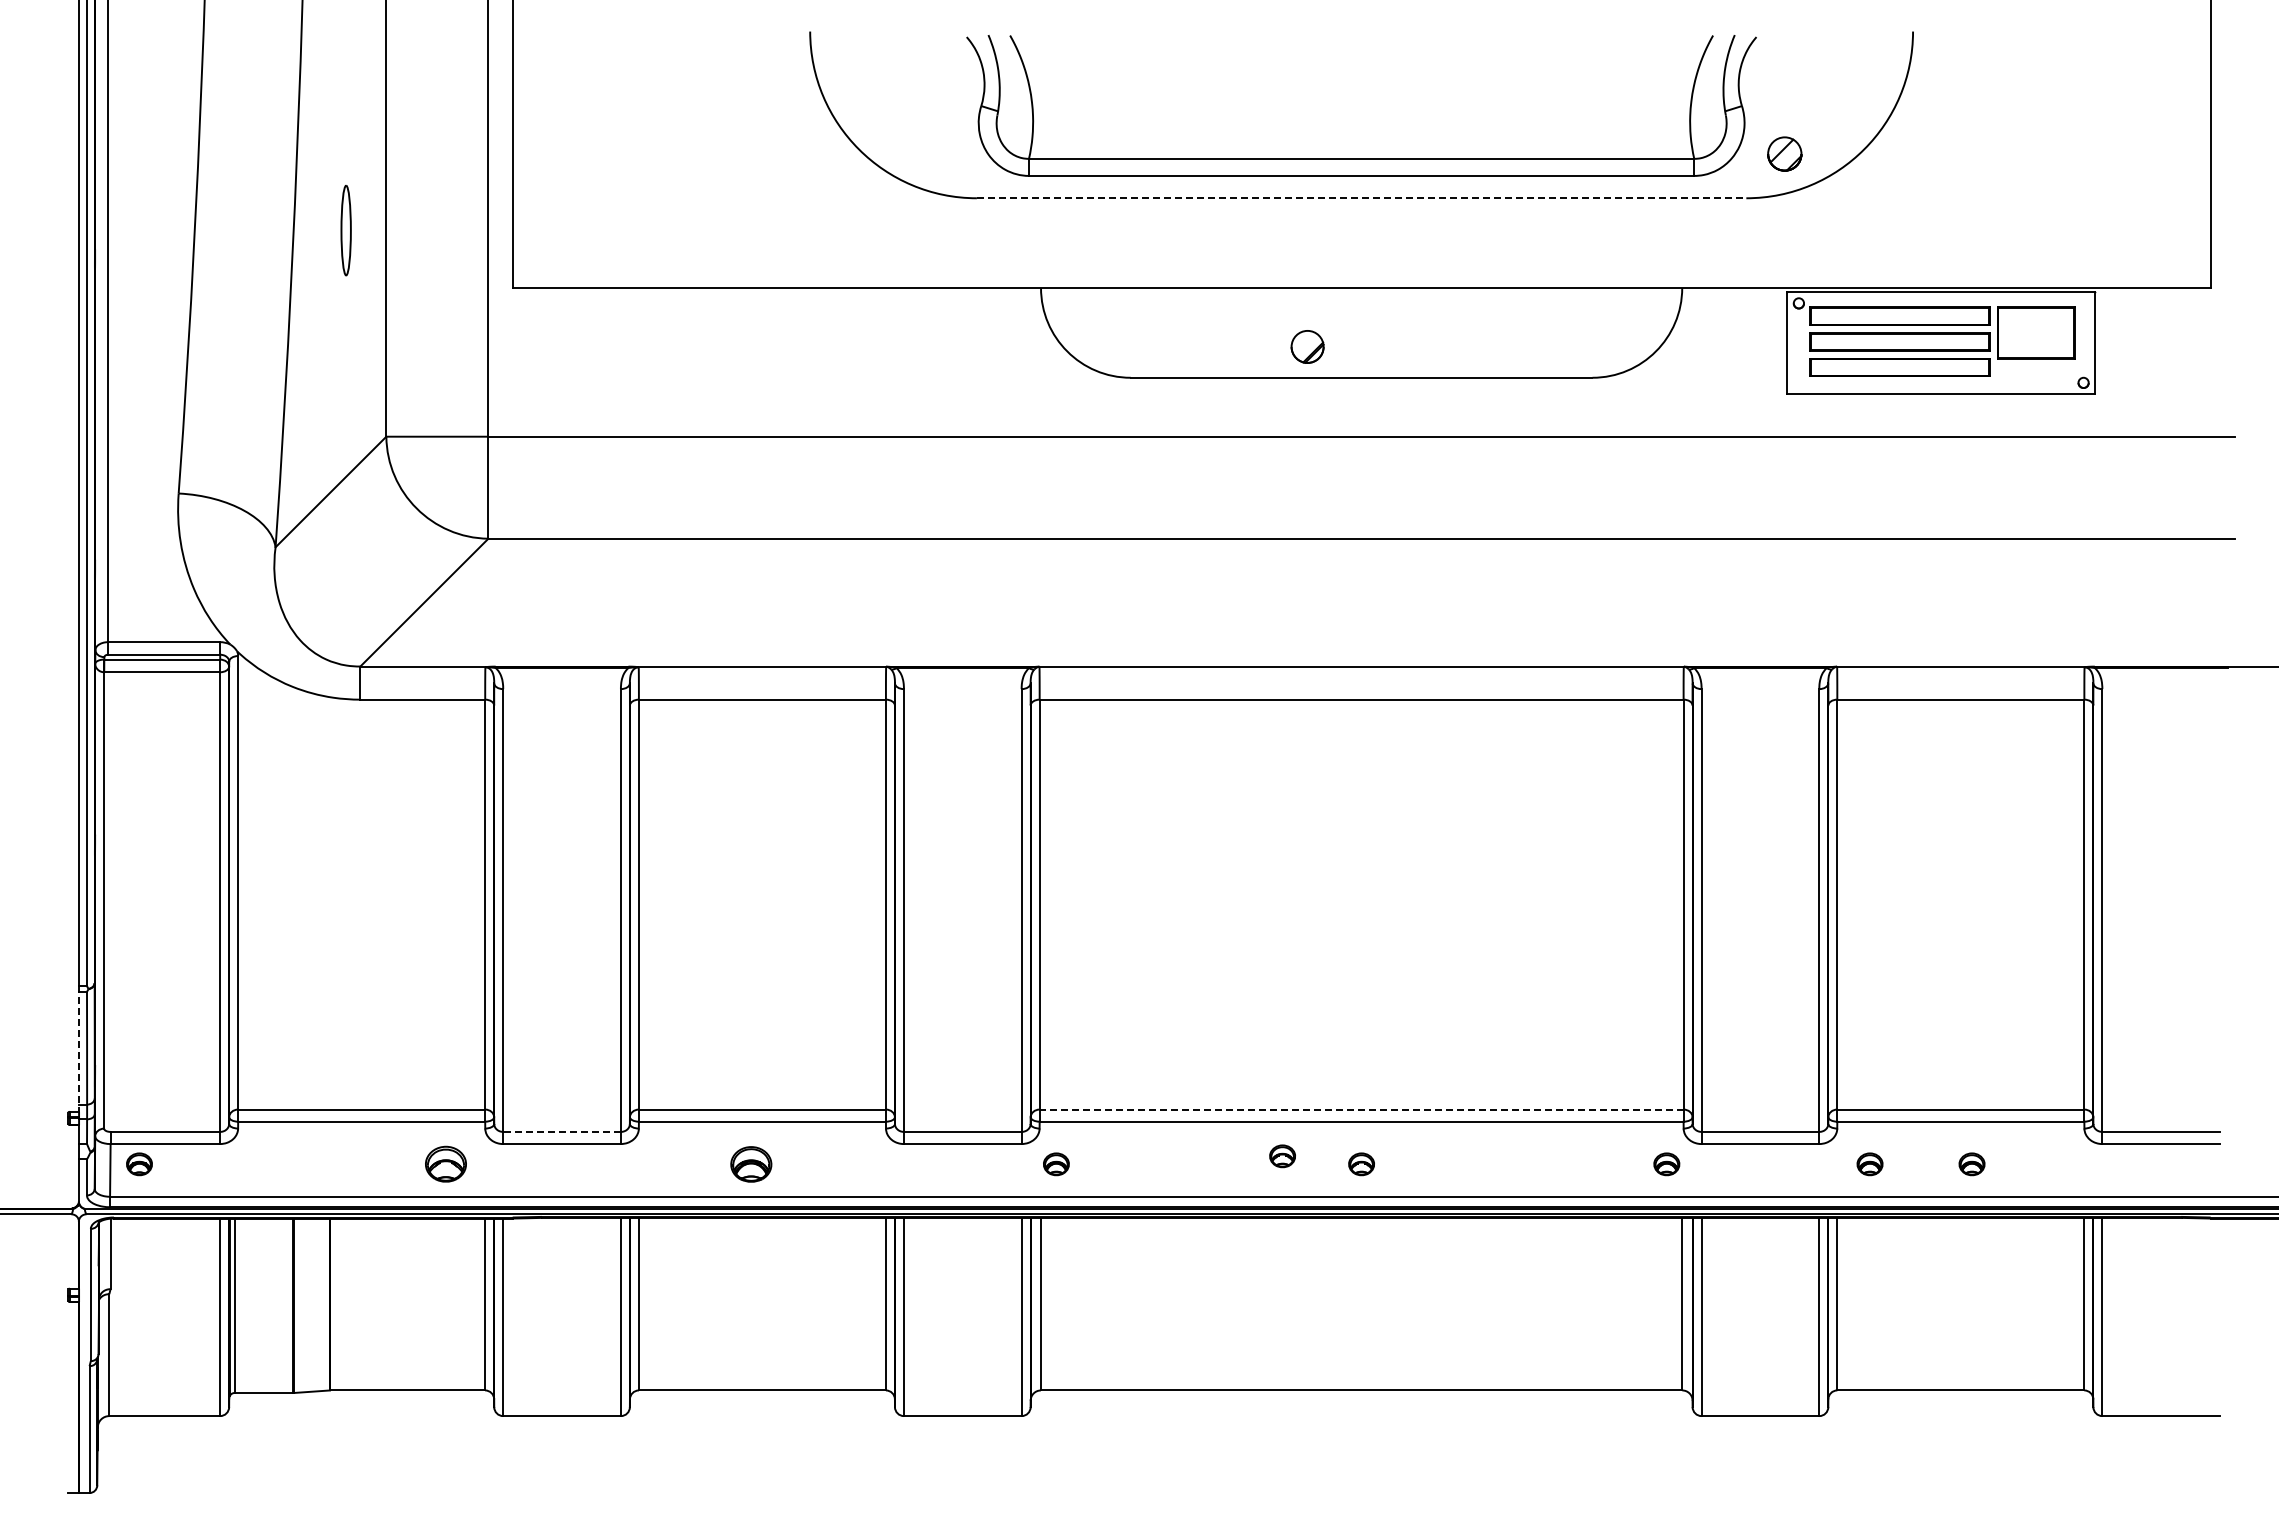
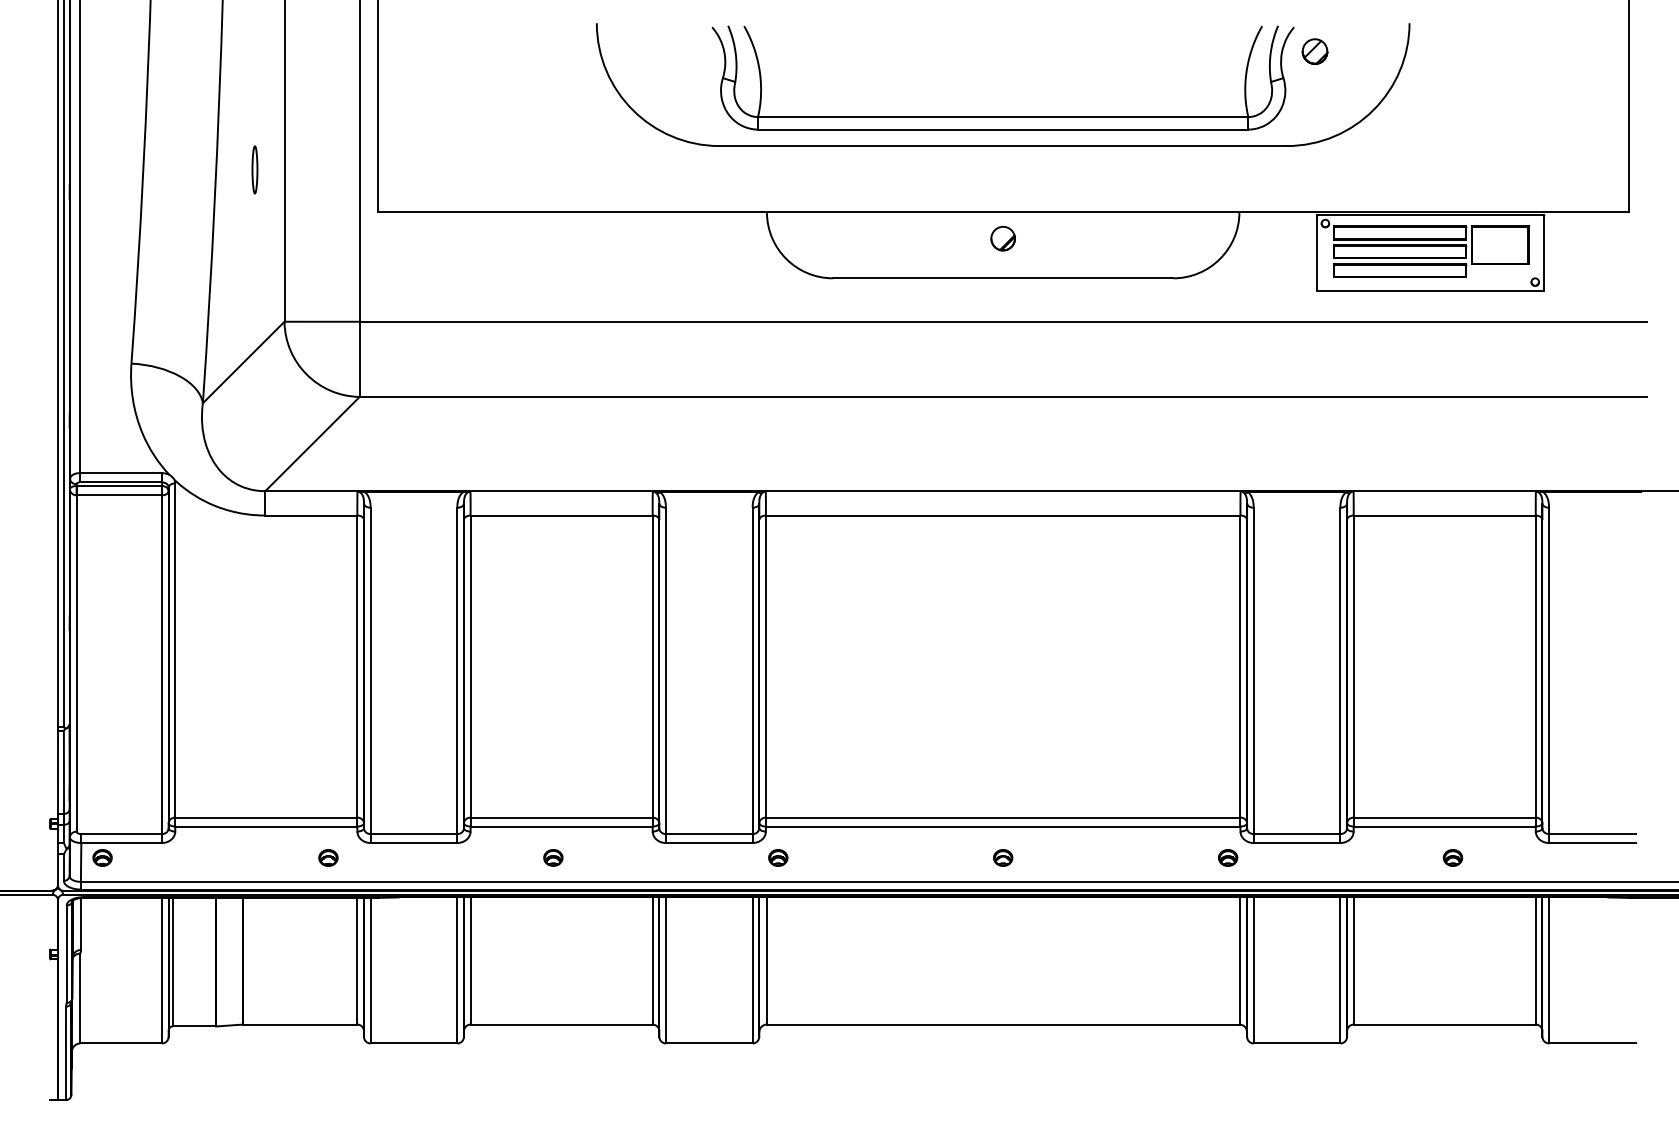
part: (1784, 153) -> (1314, 51), moved
line: (1361, 198) -> (1003, 146), dashed -> solid
part: (346, 230) -> (255, 169), size x0.71
part: (1307, 346) -> (1003, 238), moved
line: (79, 1048) -> (58, 772), dashed -> solid
line: (1361, 1109) -> (1003, 817), dashed -> solid
line: (562, 1131) -> (414, 833), dashed -> solid
part: (1282, 1156) -> (944, 852), removed
part: (750, 1163) -> (552, 857), size x0.62
part: (445, 1164) -> (328, 858), size x0.62
part: (1869, 1164) -> (1377, 858), removed

